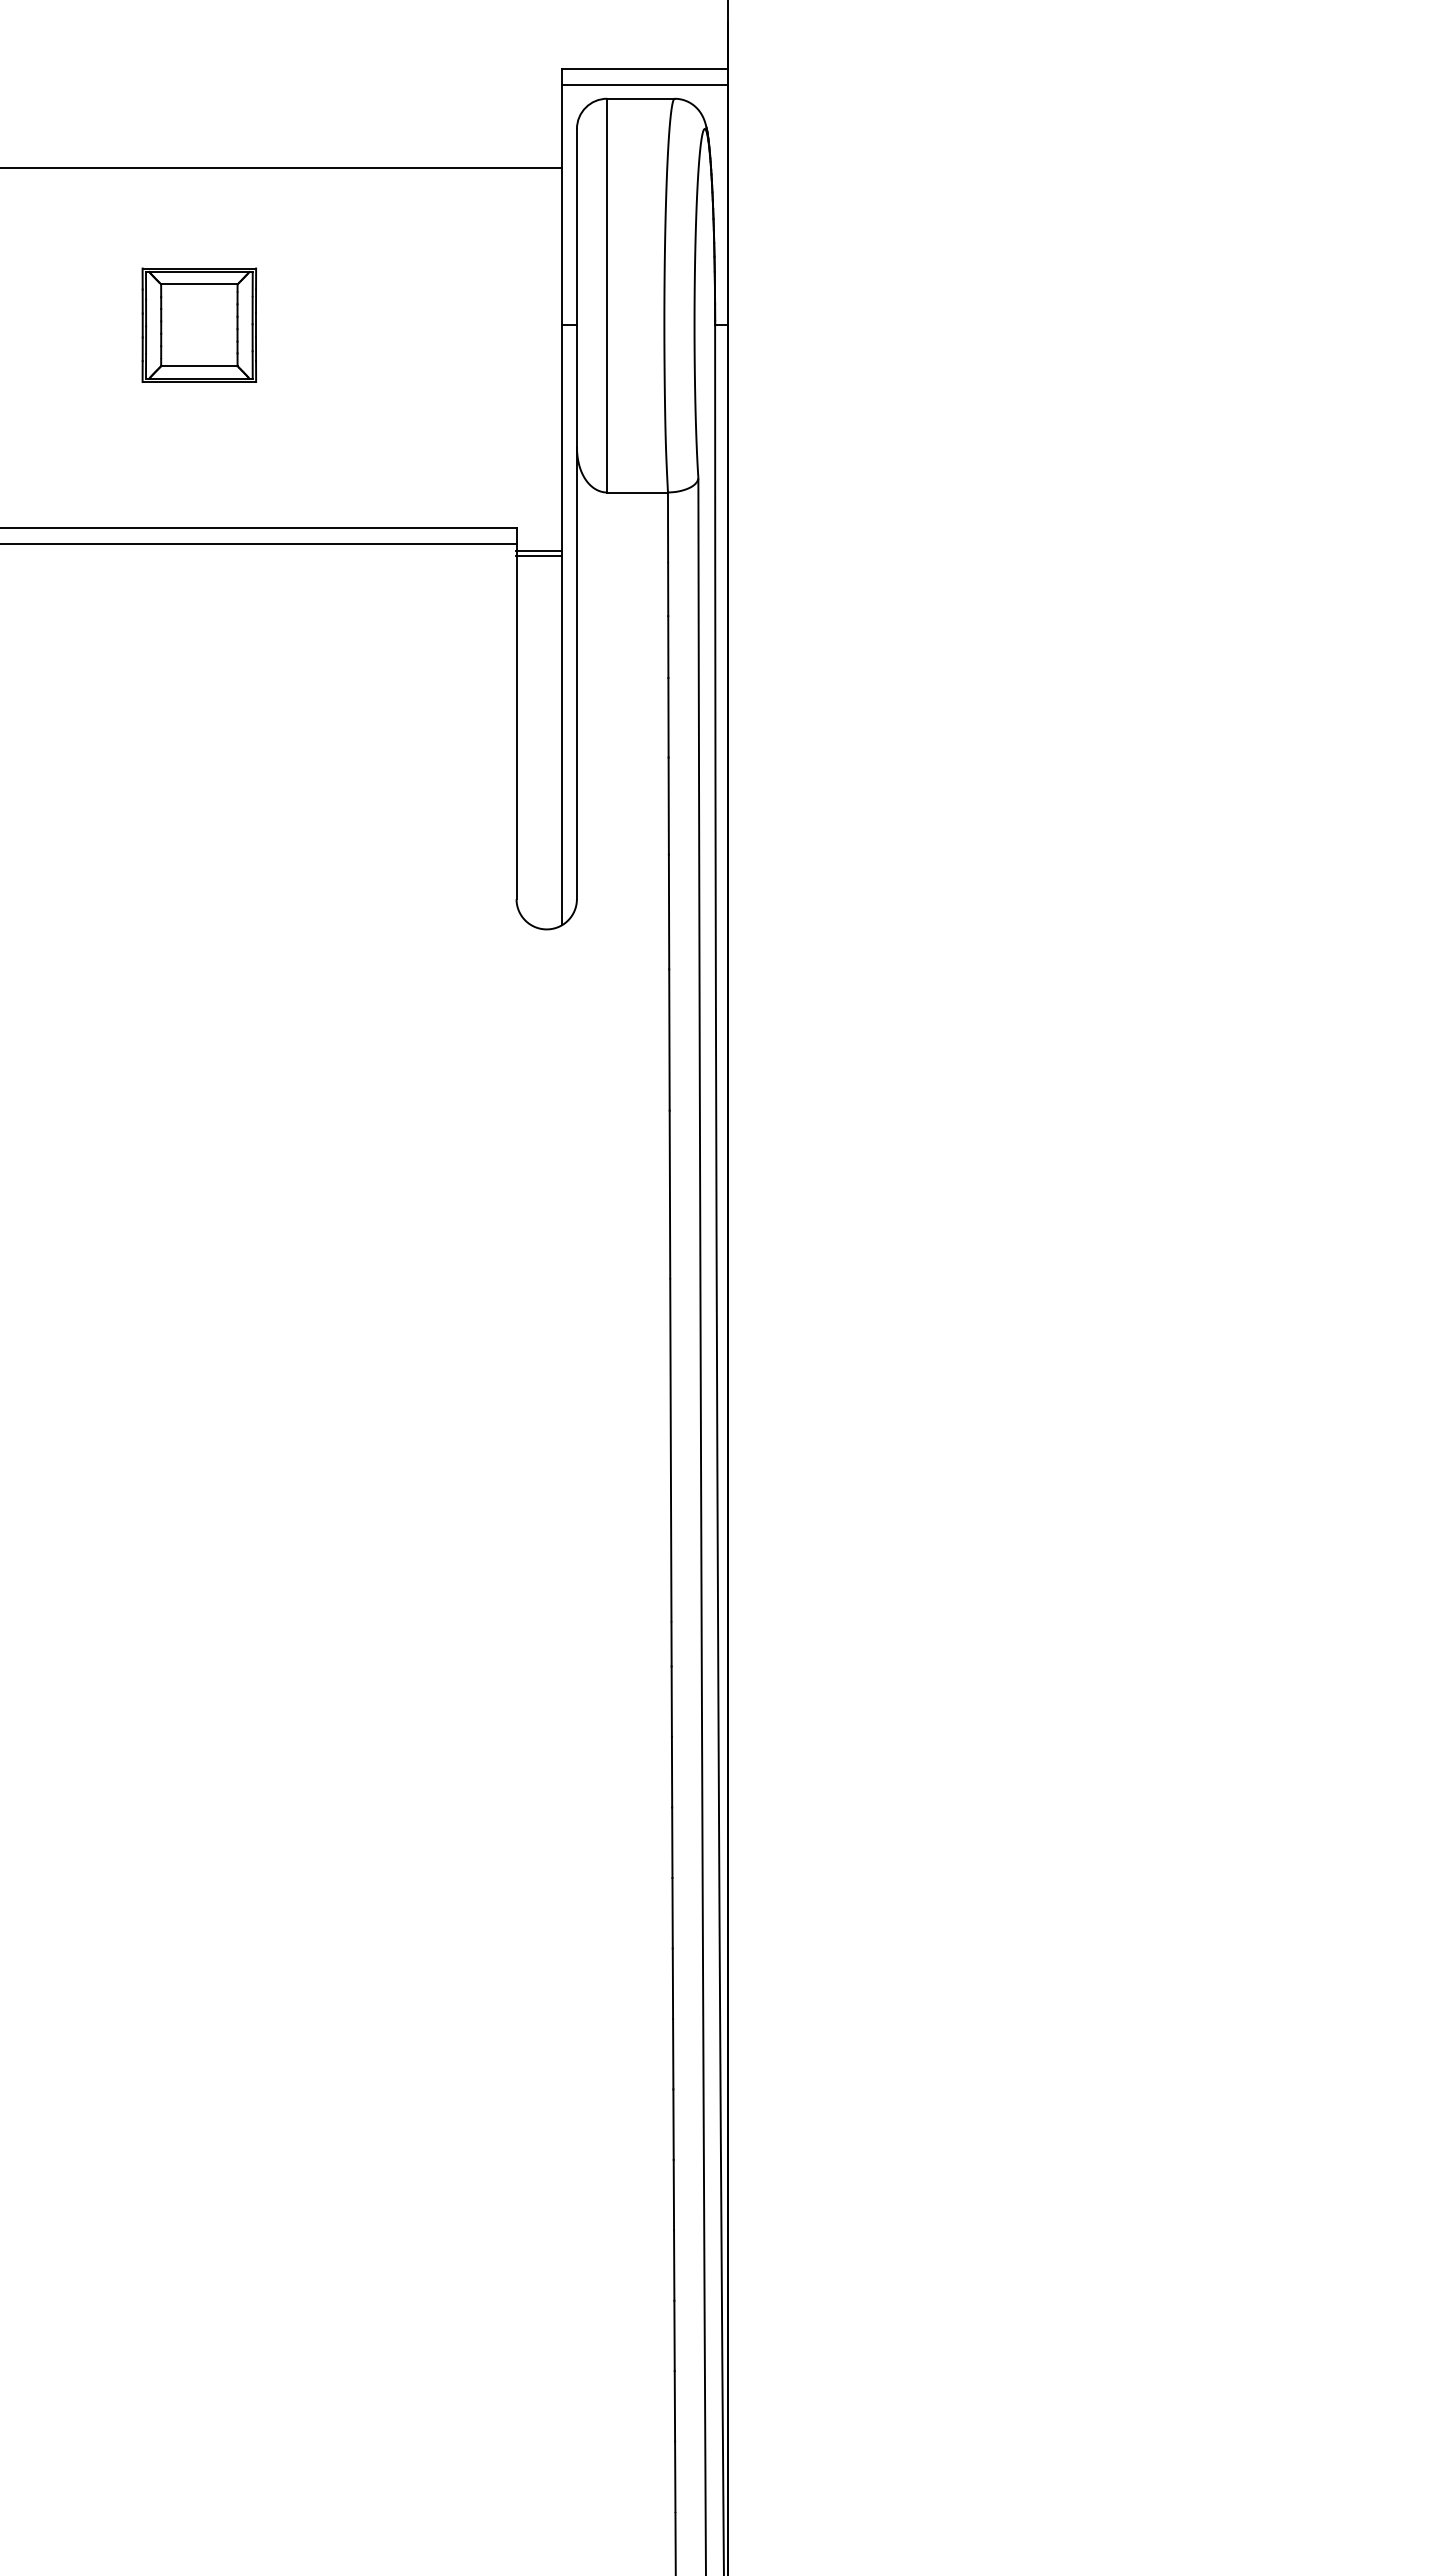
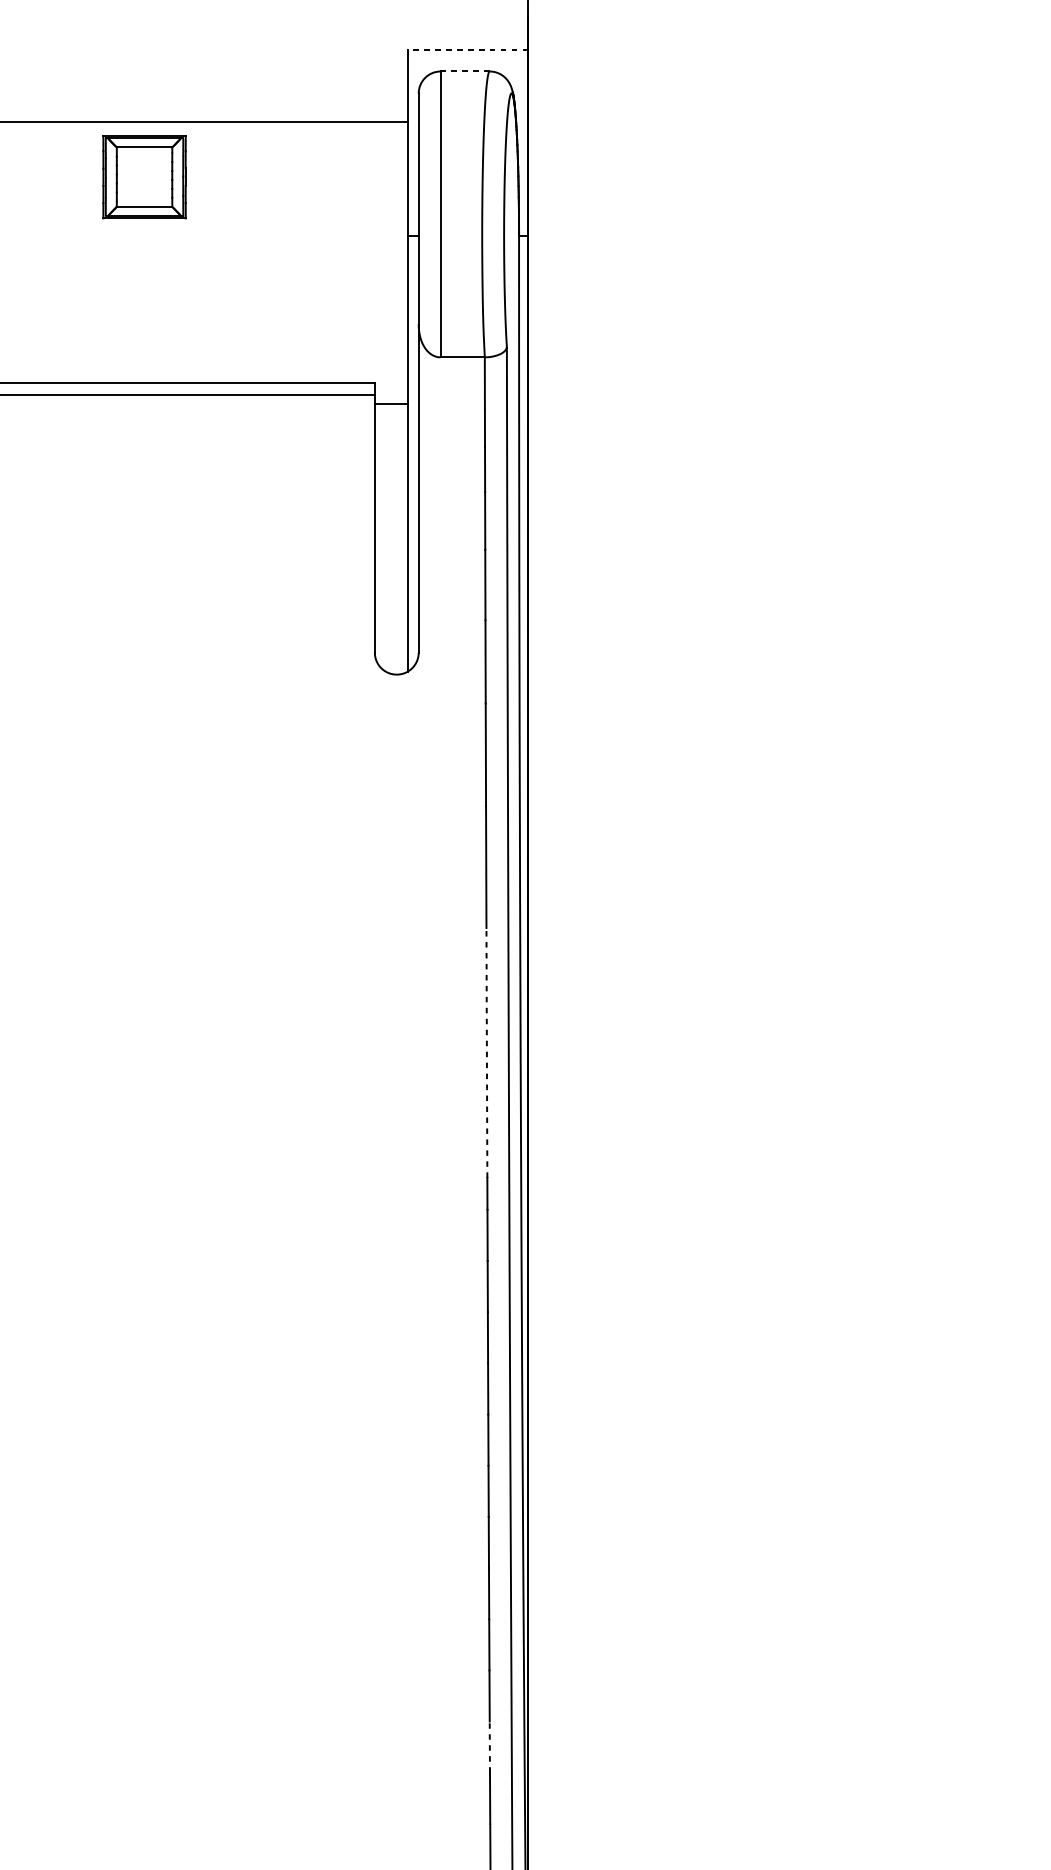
line: (644, 69) -> (467, 50), solid -> dashed
line: (644, 84) -> (467, 61), removed
line: (640, 98) -> (464, 71), solid -> dashed
part: (198, 324) -> (143, 176), moved
line: (538, 551) -> (390, 400), removed
line: (670, 1451) -> (486, 1053), solid -> dashed
line: (674, 2405) -> (489, 1746), solid -> dashed

